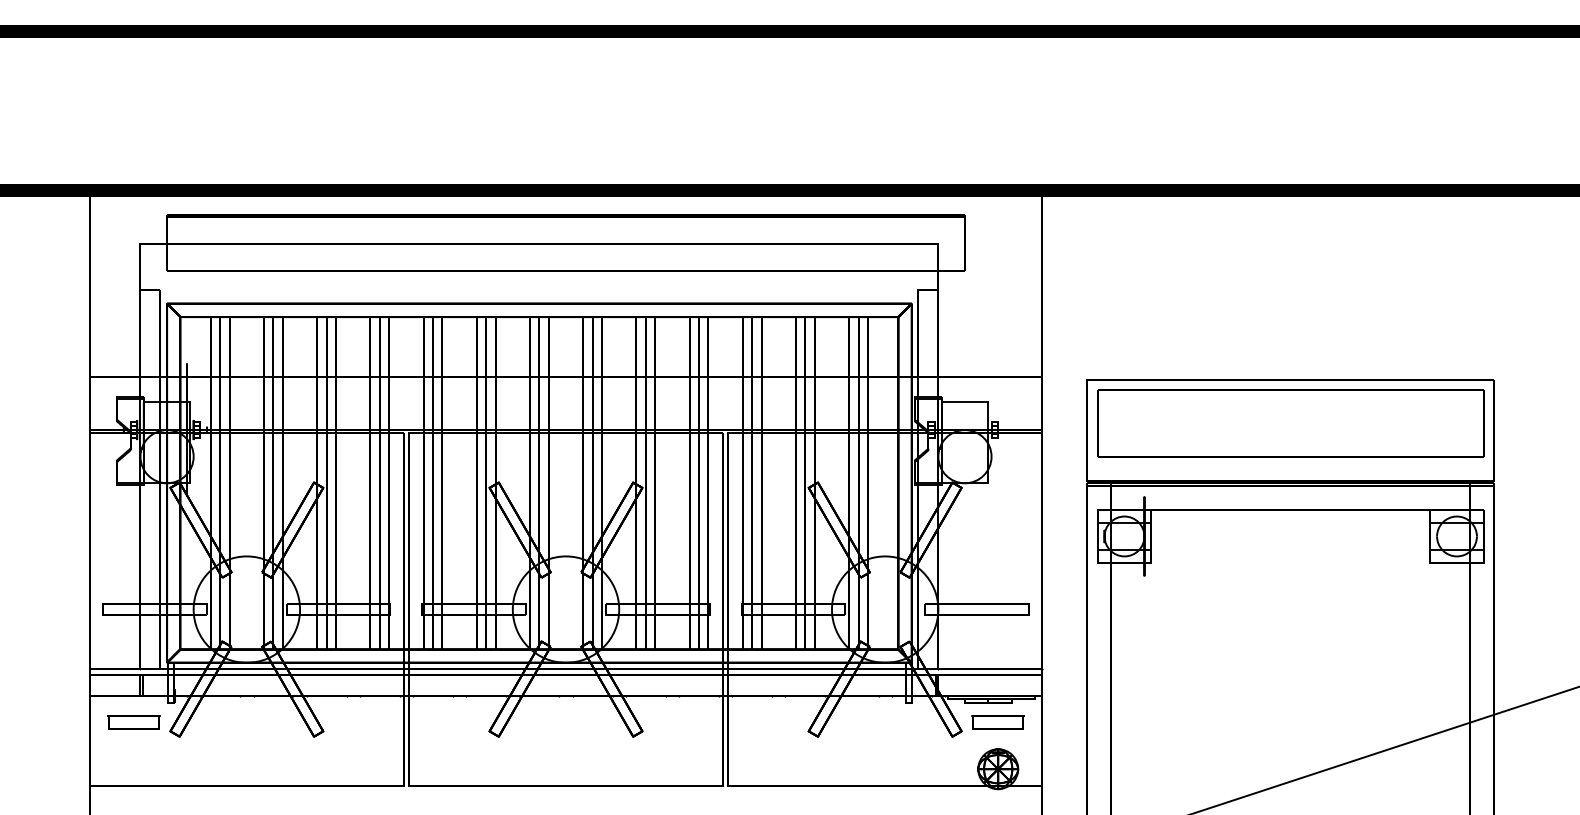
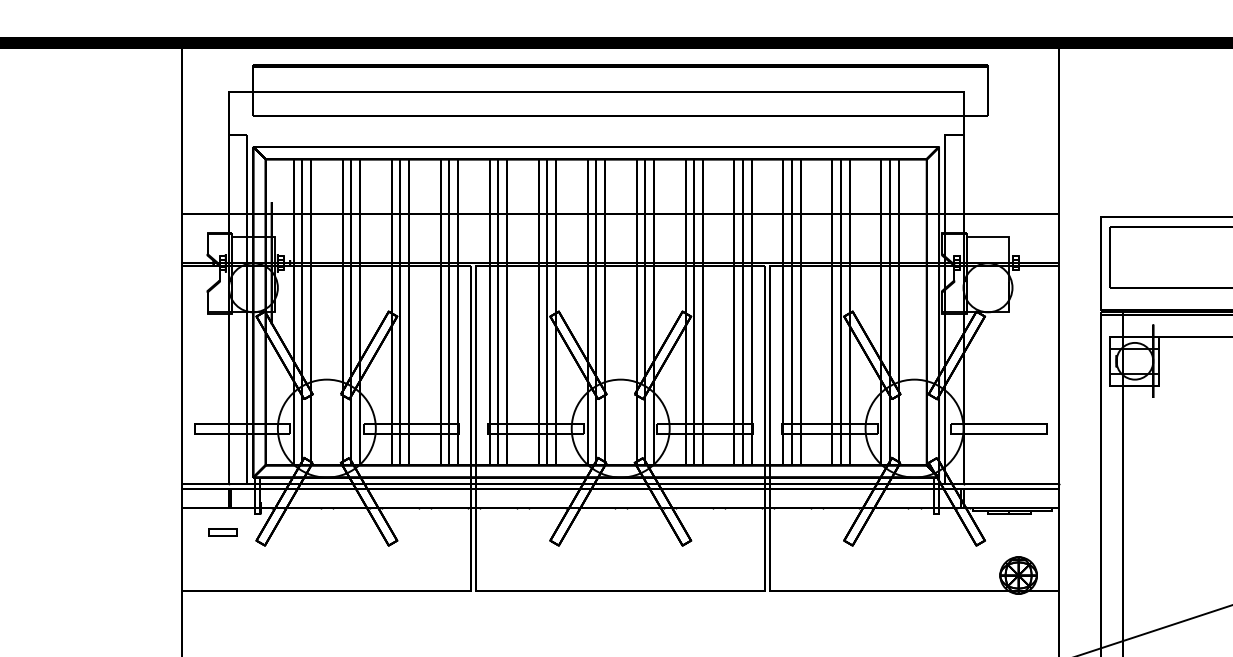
part: (133, 722) -> (222, 532), size x0.6
part: (997, 722) -> (1017, 532), removed

